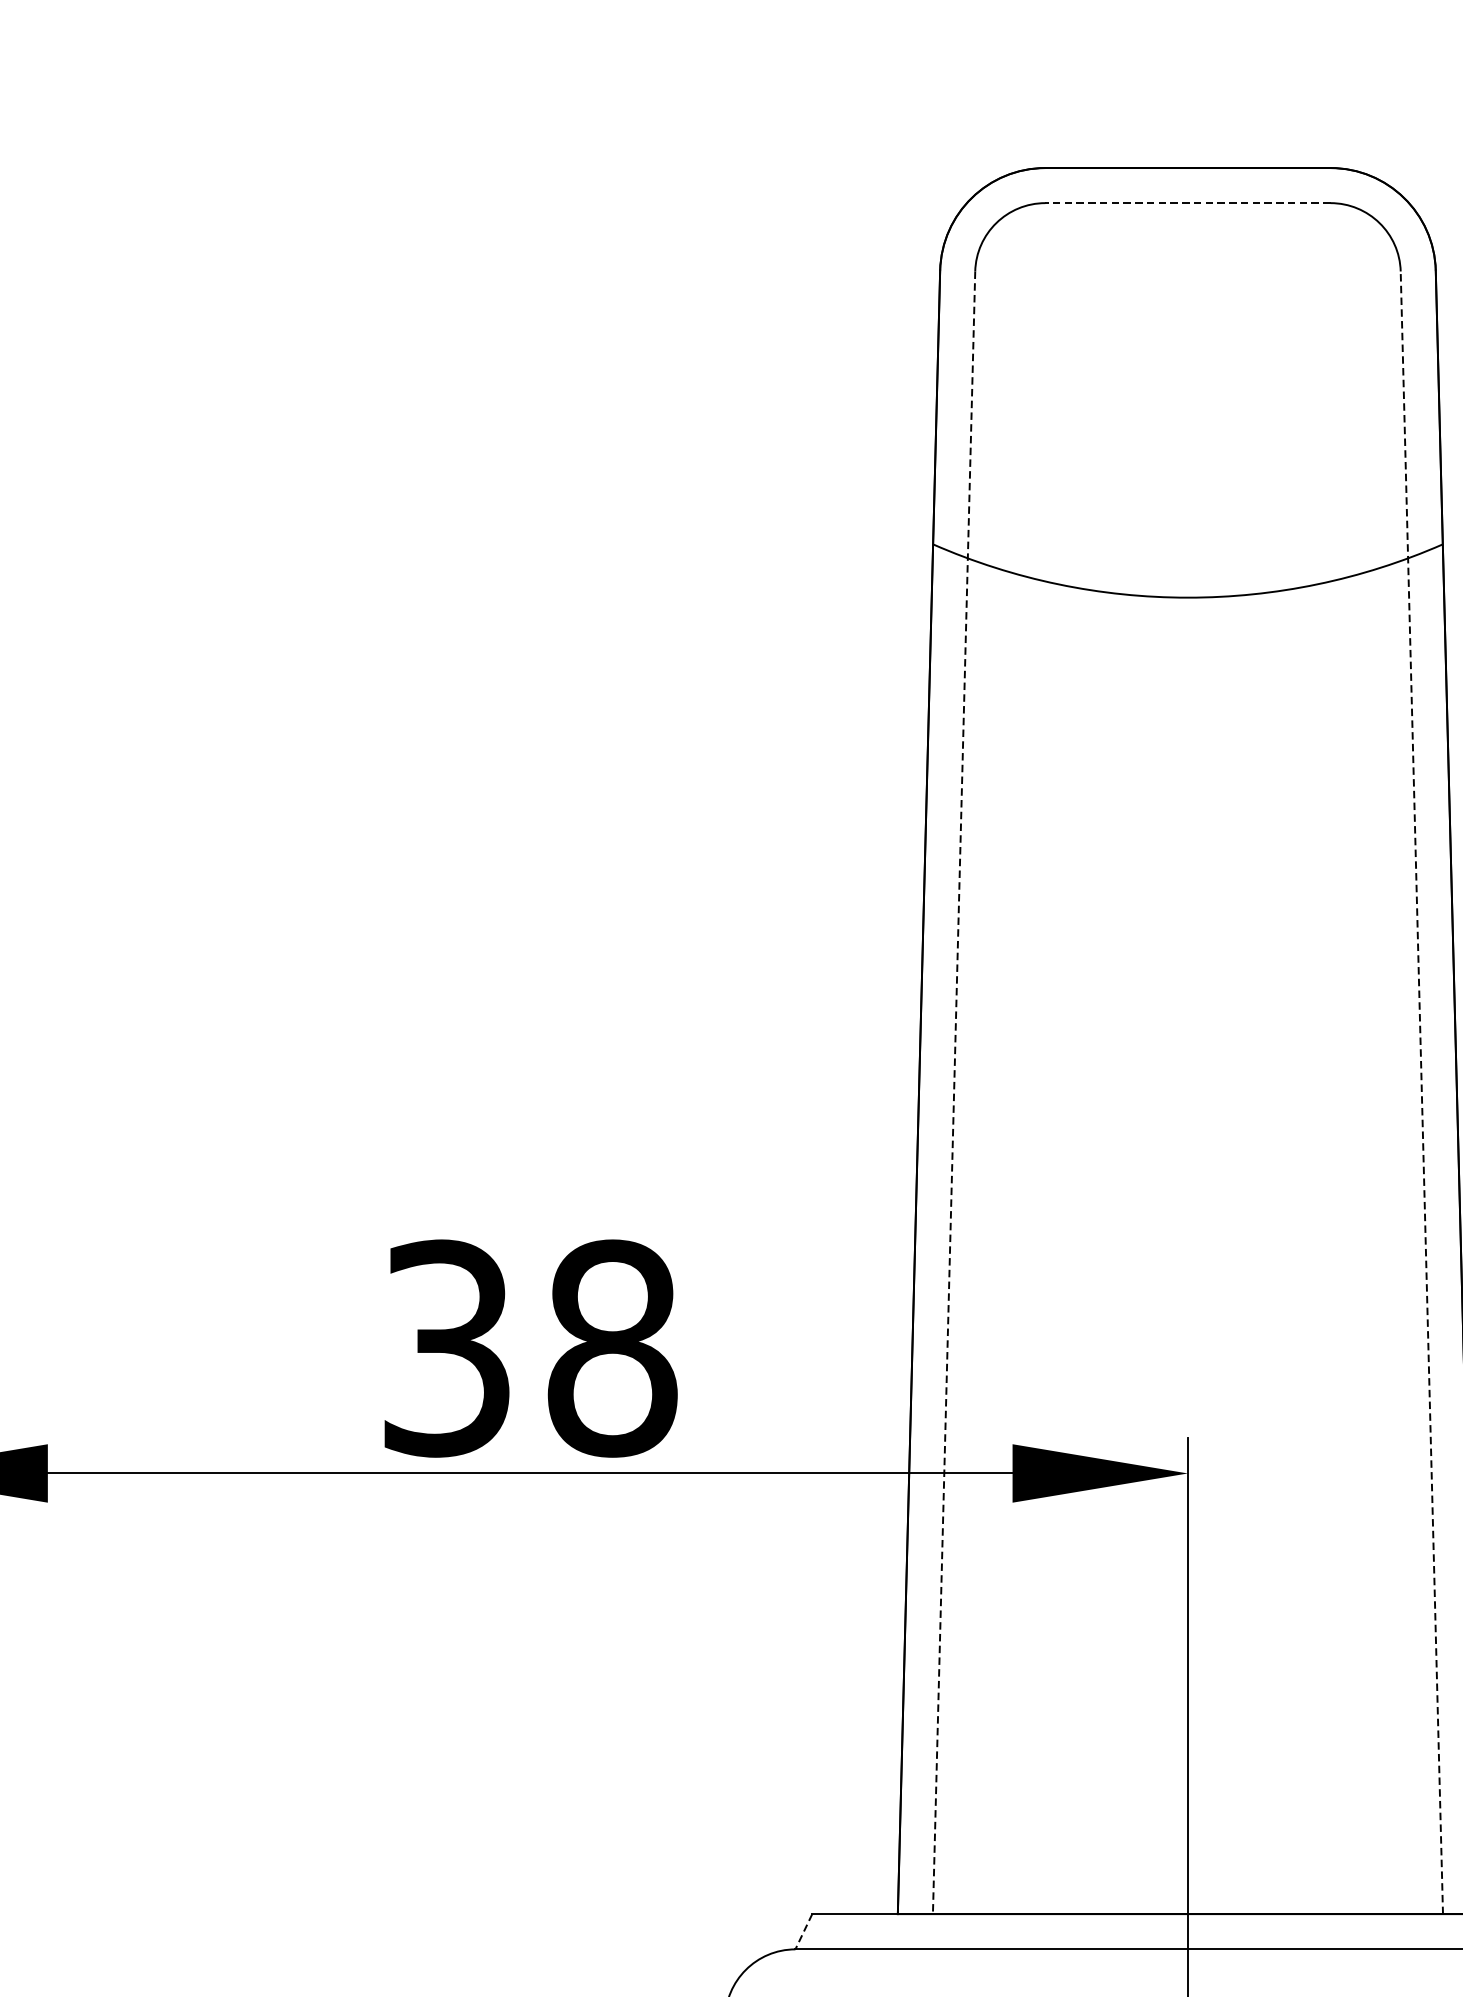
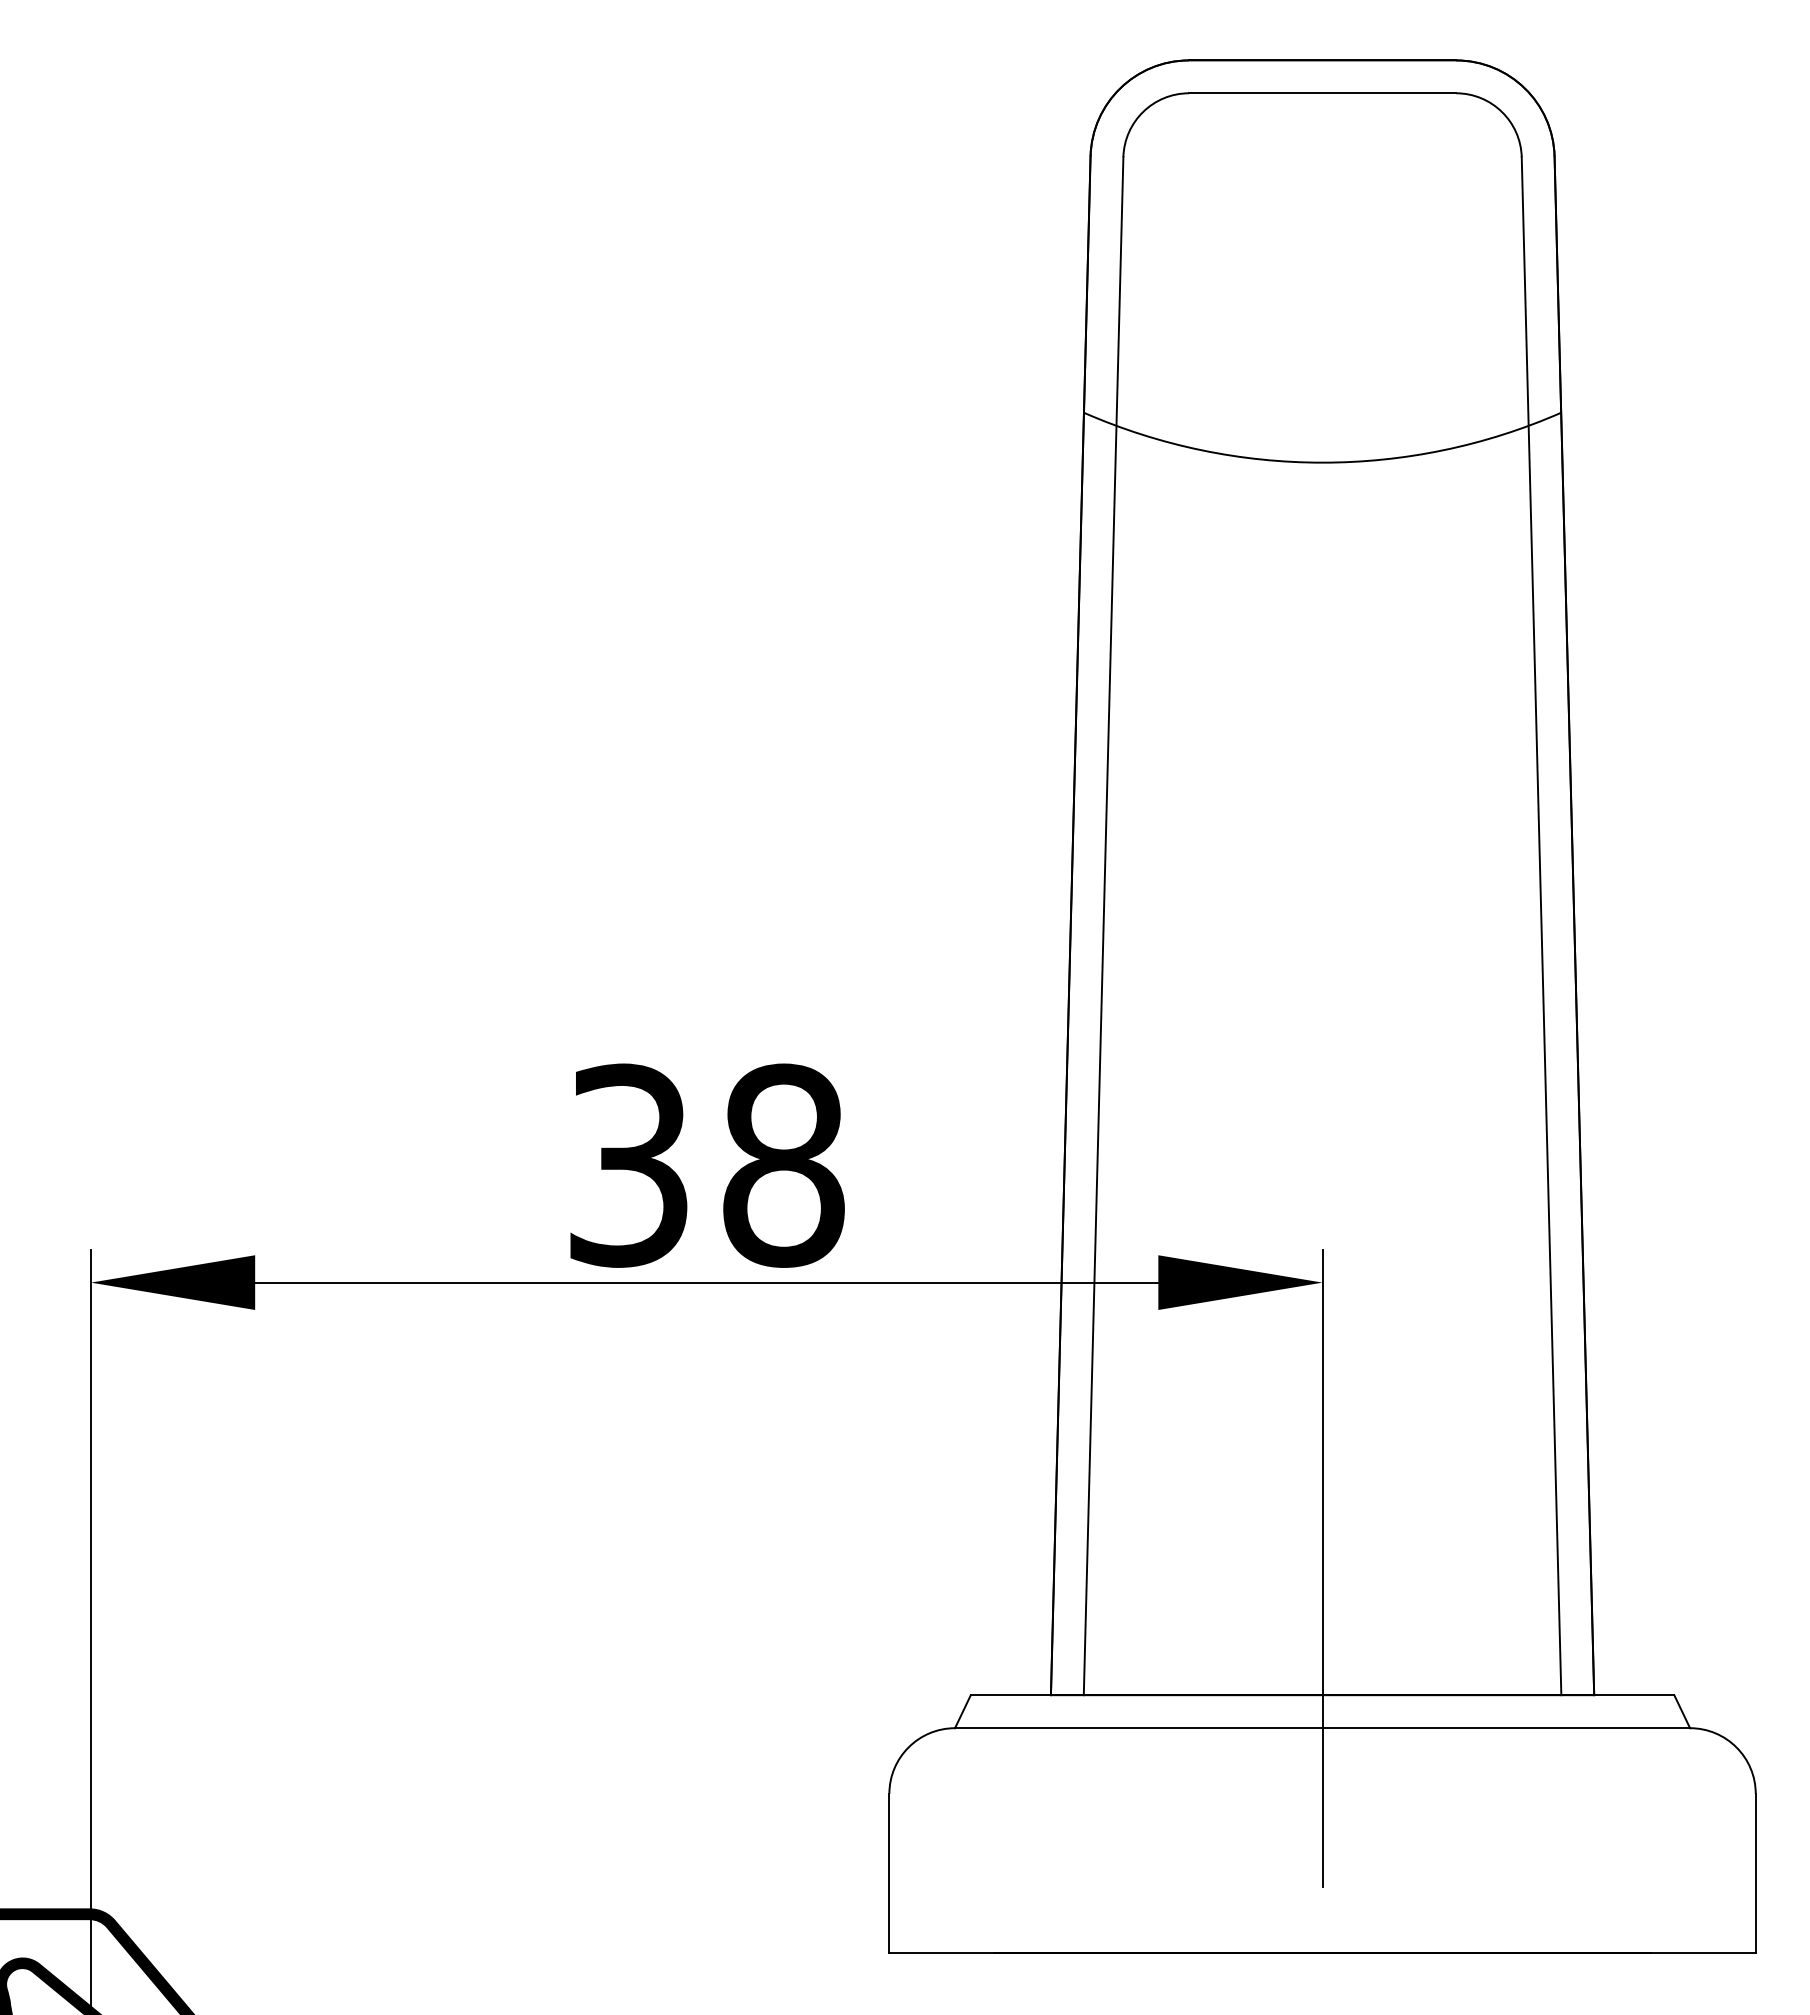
line: (1187, 203) -> (1322, 93), dashed -> solid
line: (1421, 1092) -> (1541, 925), dashed -> solid
line: (953, 1093) -> (1103, 926), dashed -> solid
line: (803, 1932) -> (962, 1712), dashed -> solid

